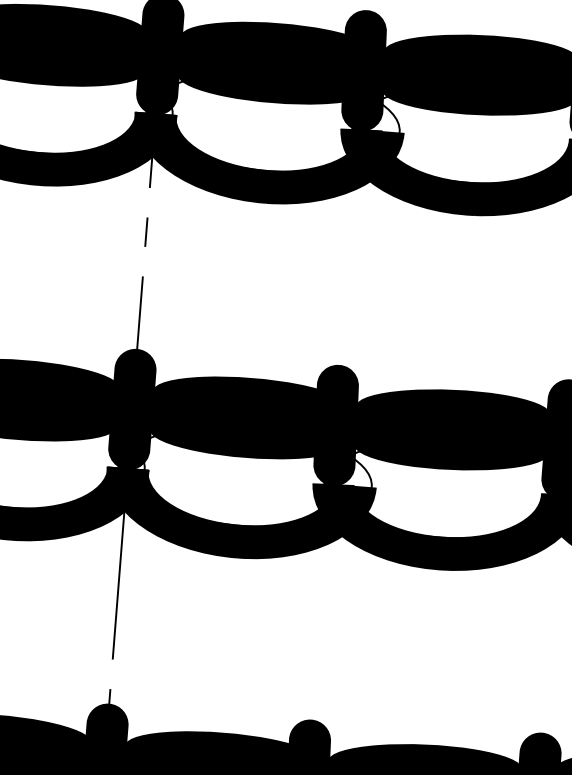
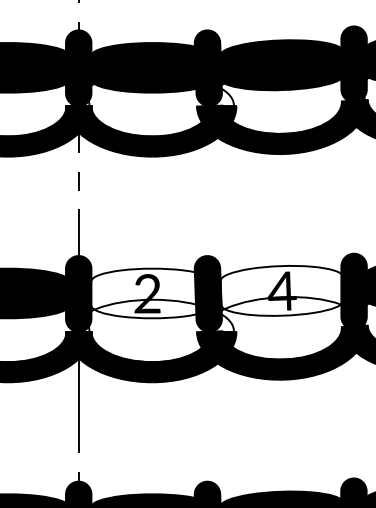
fill: (248, 417) -> (152, 293), removed
fill: (451, 429) -> (281, 290), removed

